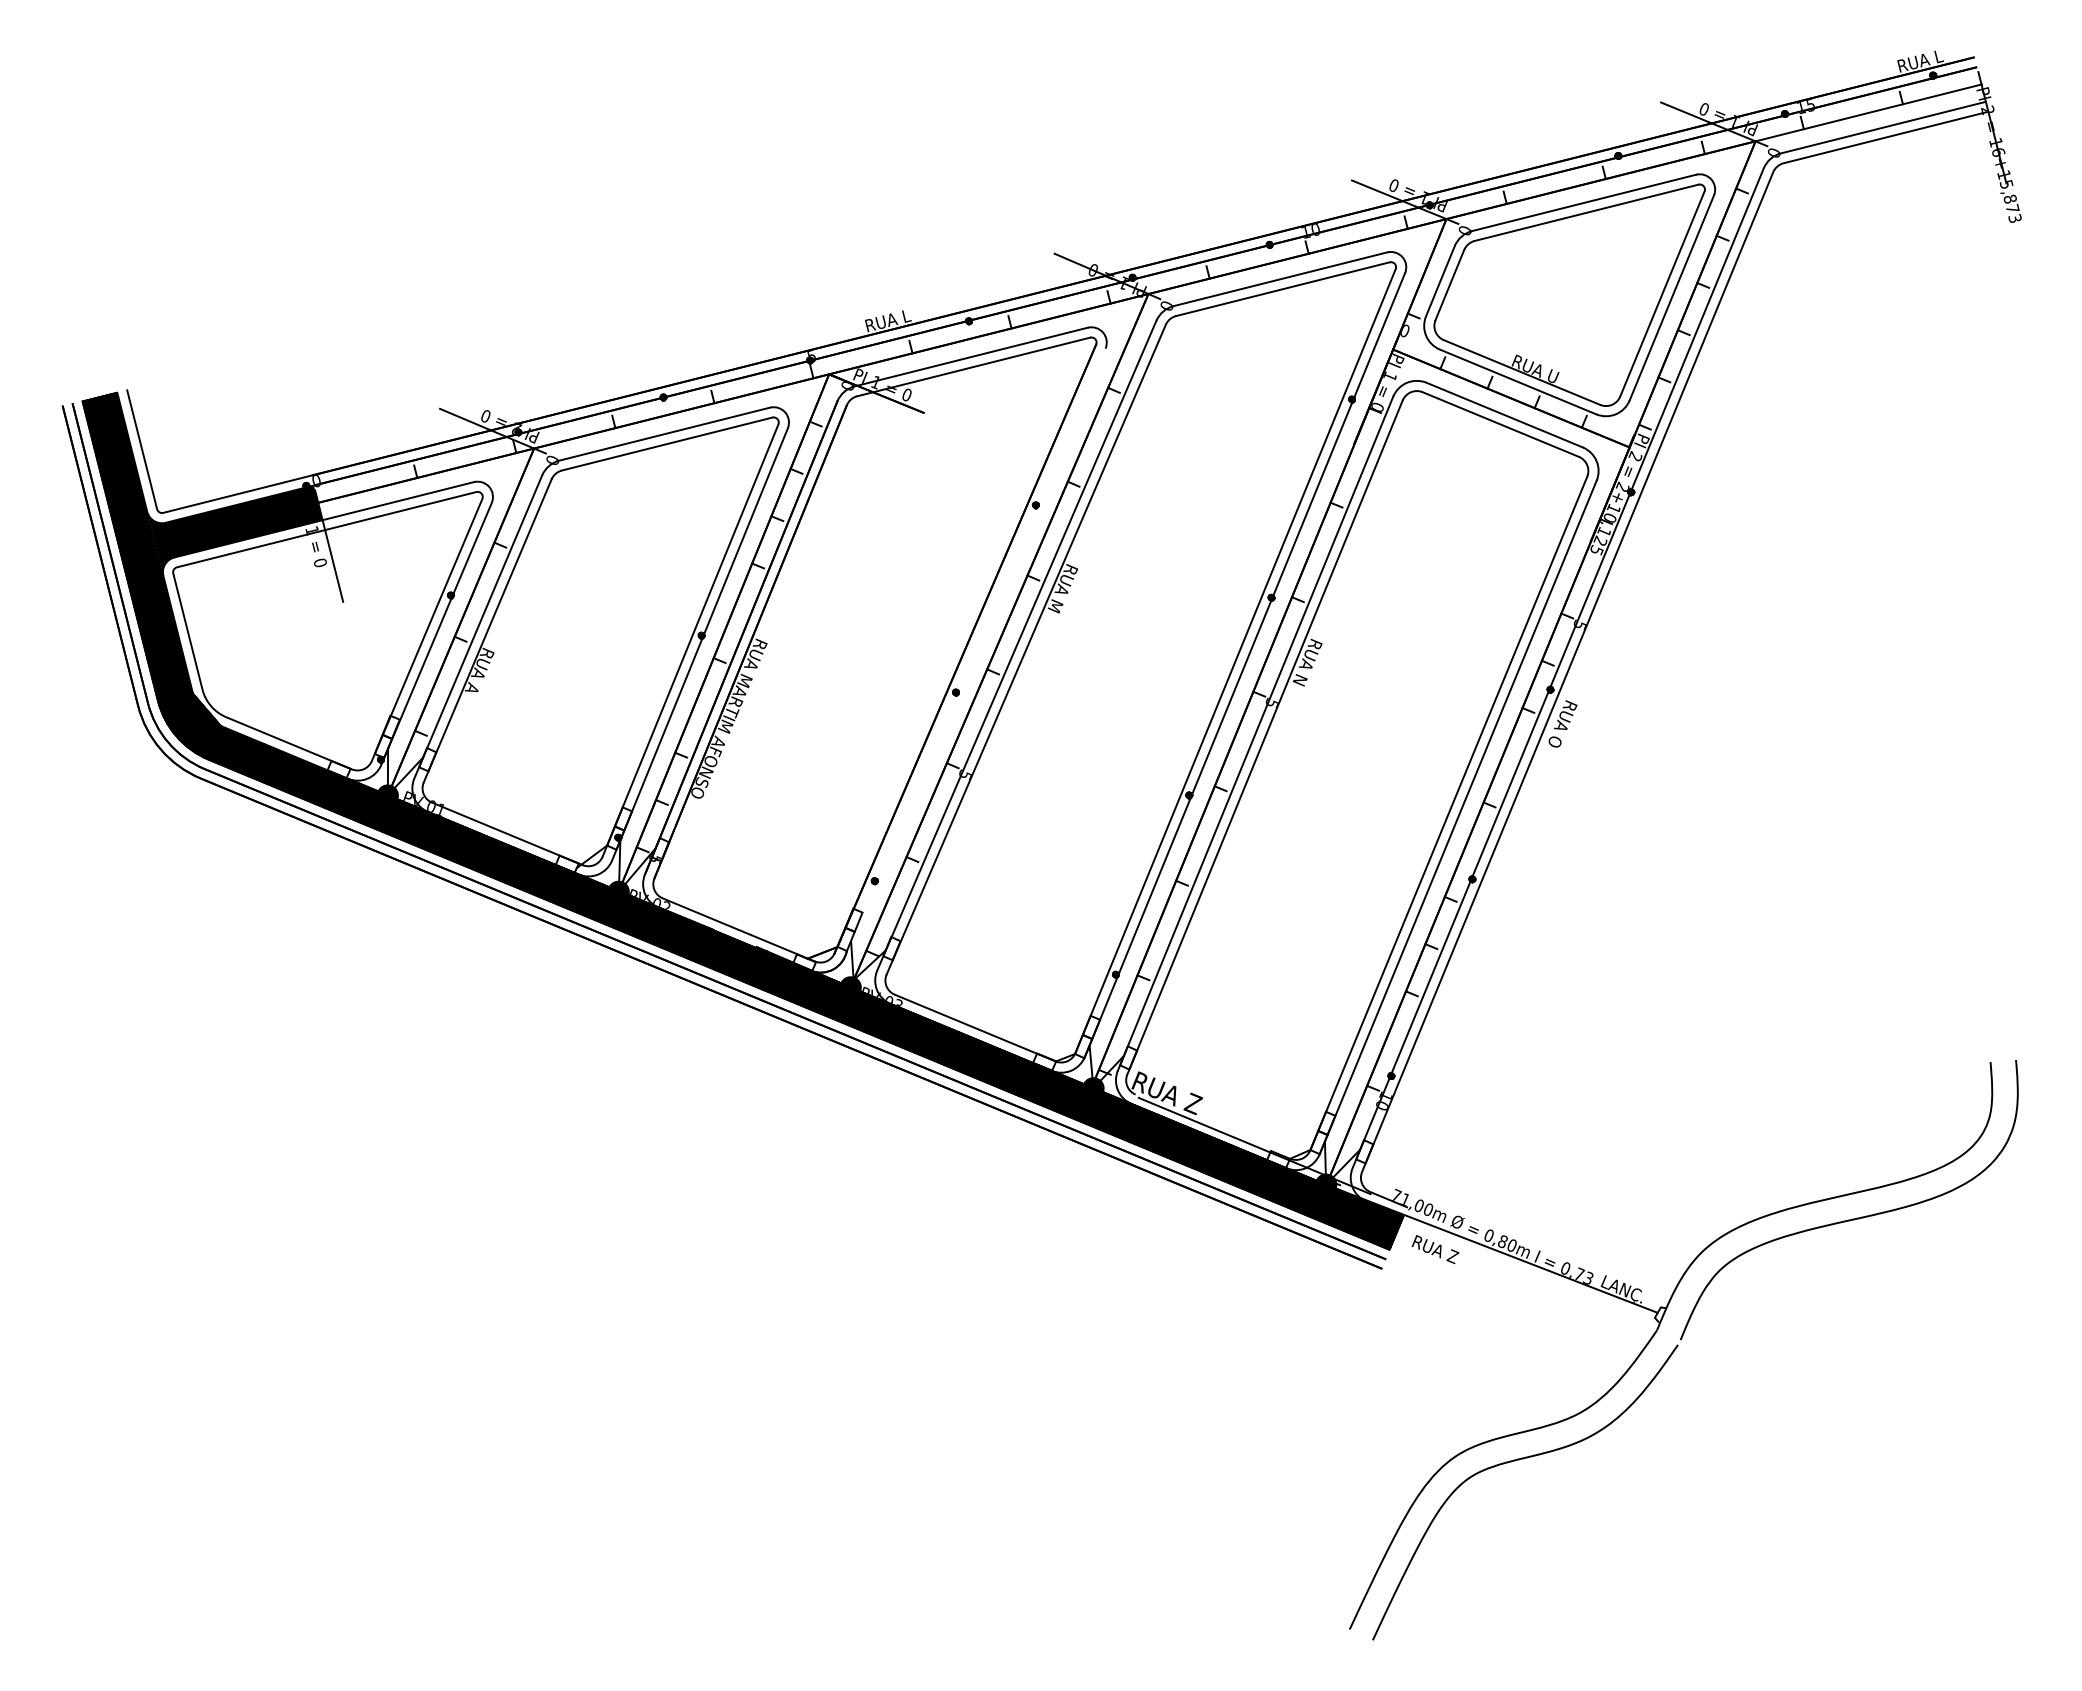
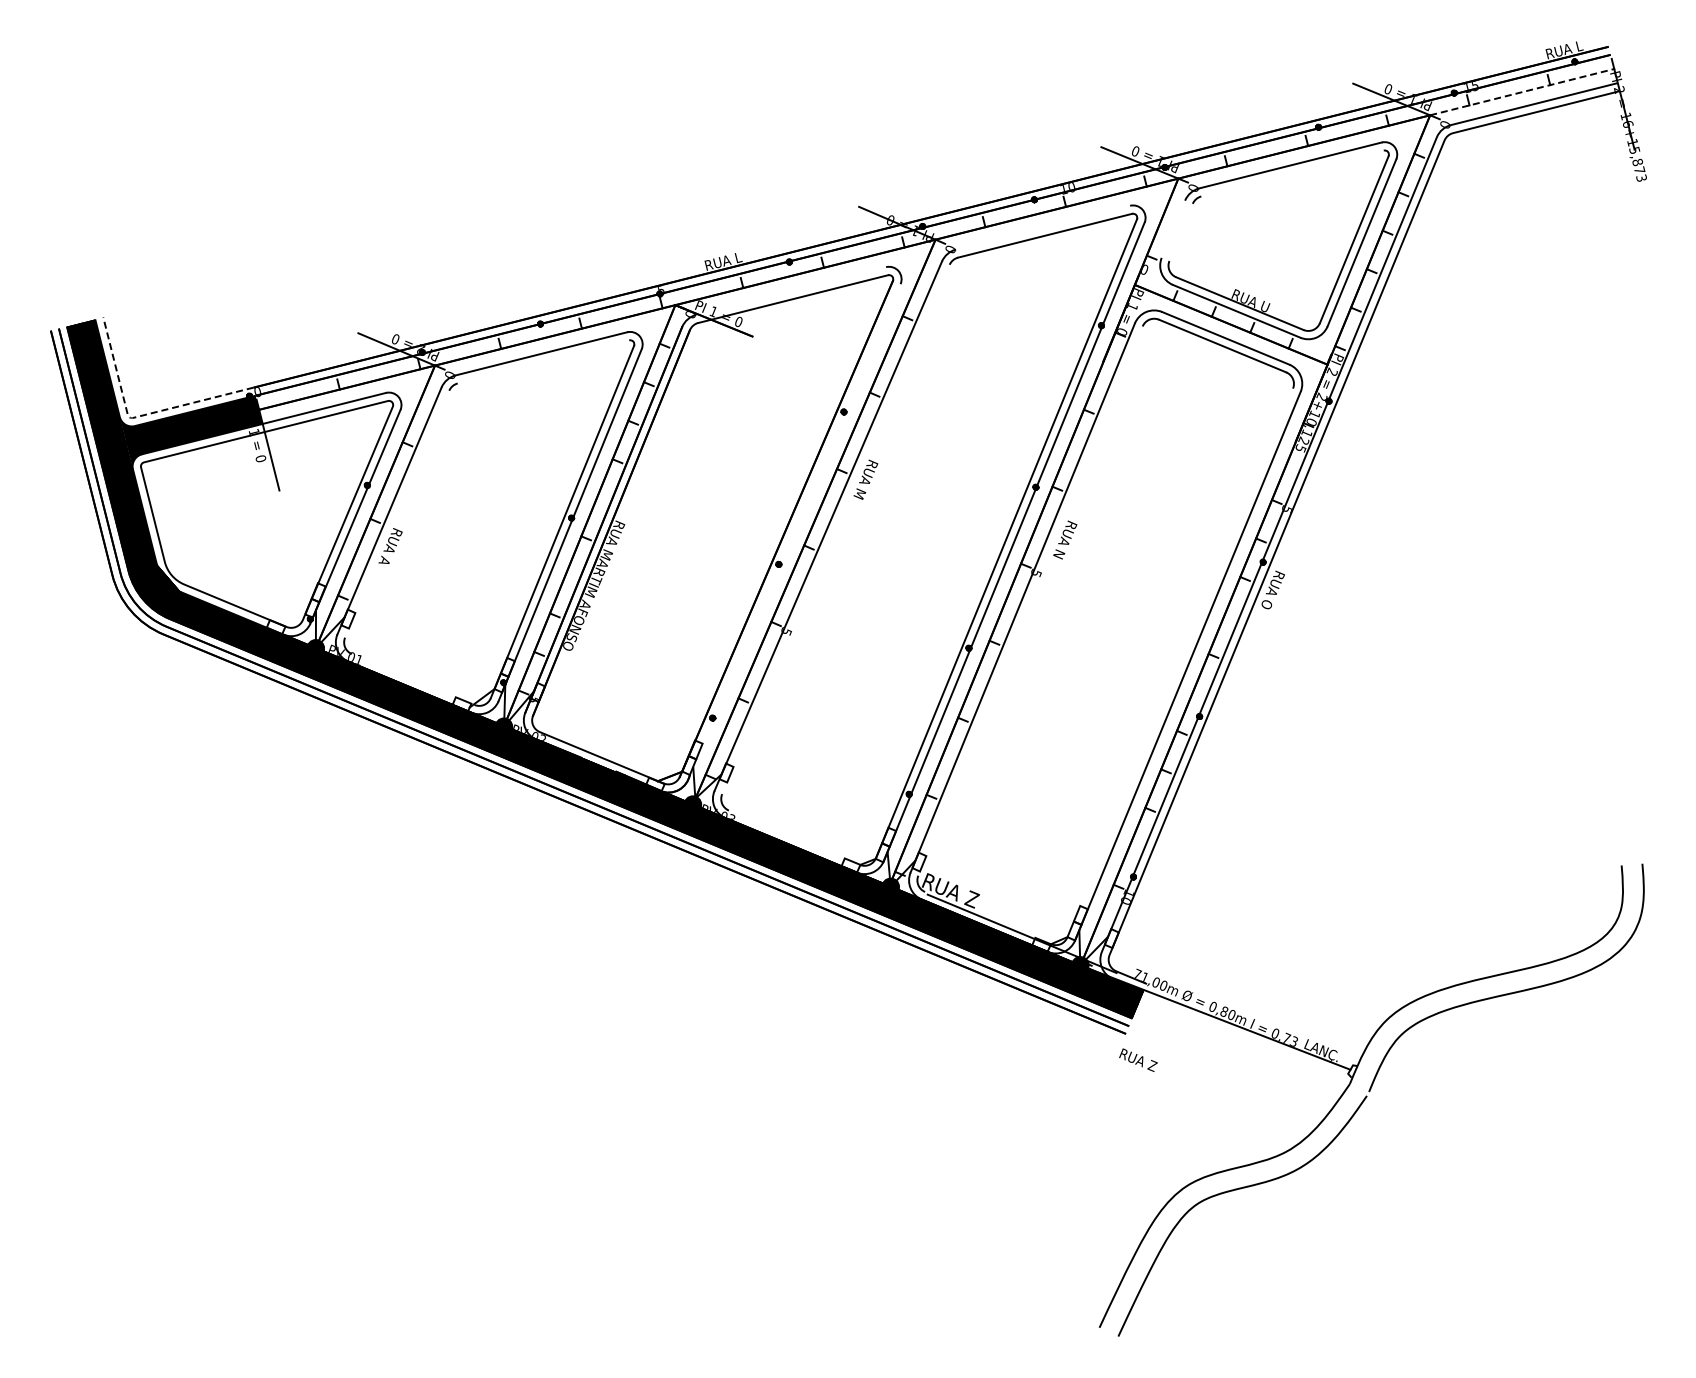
line: (1868, 113) -> (1522, 92), solid -> dashed
line: (1586, 212) -> (1292, 173), removed
line: (1280, 279) -> (1043, 227), removed
line: (1440, 280) -> (1173, 228), removed
line: (1449, 285) -> (1180, 232), removed
line: (971, 356) -> (791, 290), removed
line: (667, 443) -> (543, 361), removed
line: (166, 512) -> (135, 417), solid -> dashed
line: (488, 630) -> (397, 513), removed
line: (1025, 649) -> (835, 529), removed
line: (1265, 736) -> (1030, 600), removed
line: (1449, 812) -> (1180, 662), removed
line: (506, 833) -> (412, 679), removed
line: (974, 1027) -> (793, 837), removed
text: (1435, 1248) -> (1138, 1059), moved

